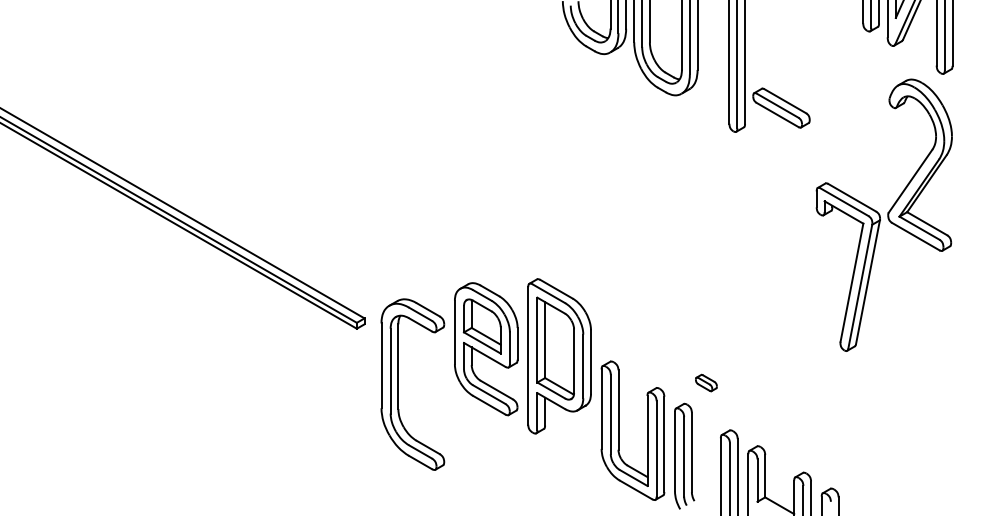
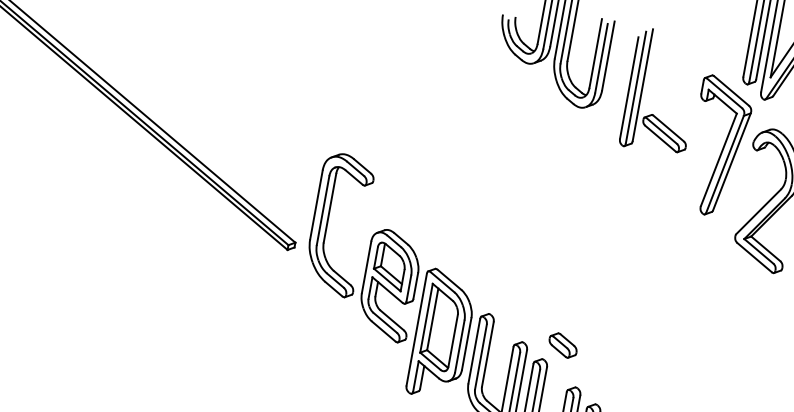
part: (853, 268) -> (722, 148), moved
part: (559, 356) -> (442, 334), moved
part: (706, 382) -> (563, 345), size x1.67
part: (398, 384) -> (327, 222), moved

